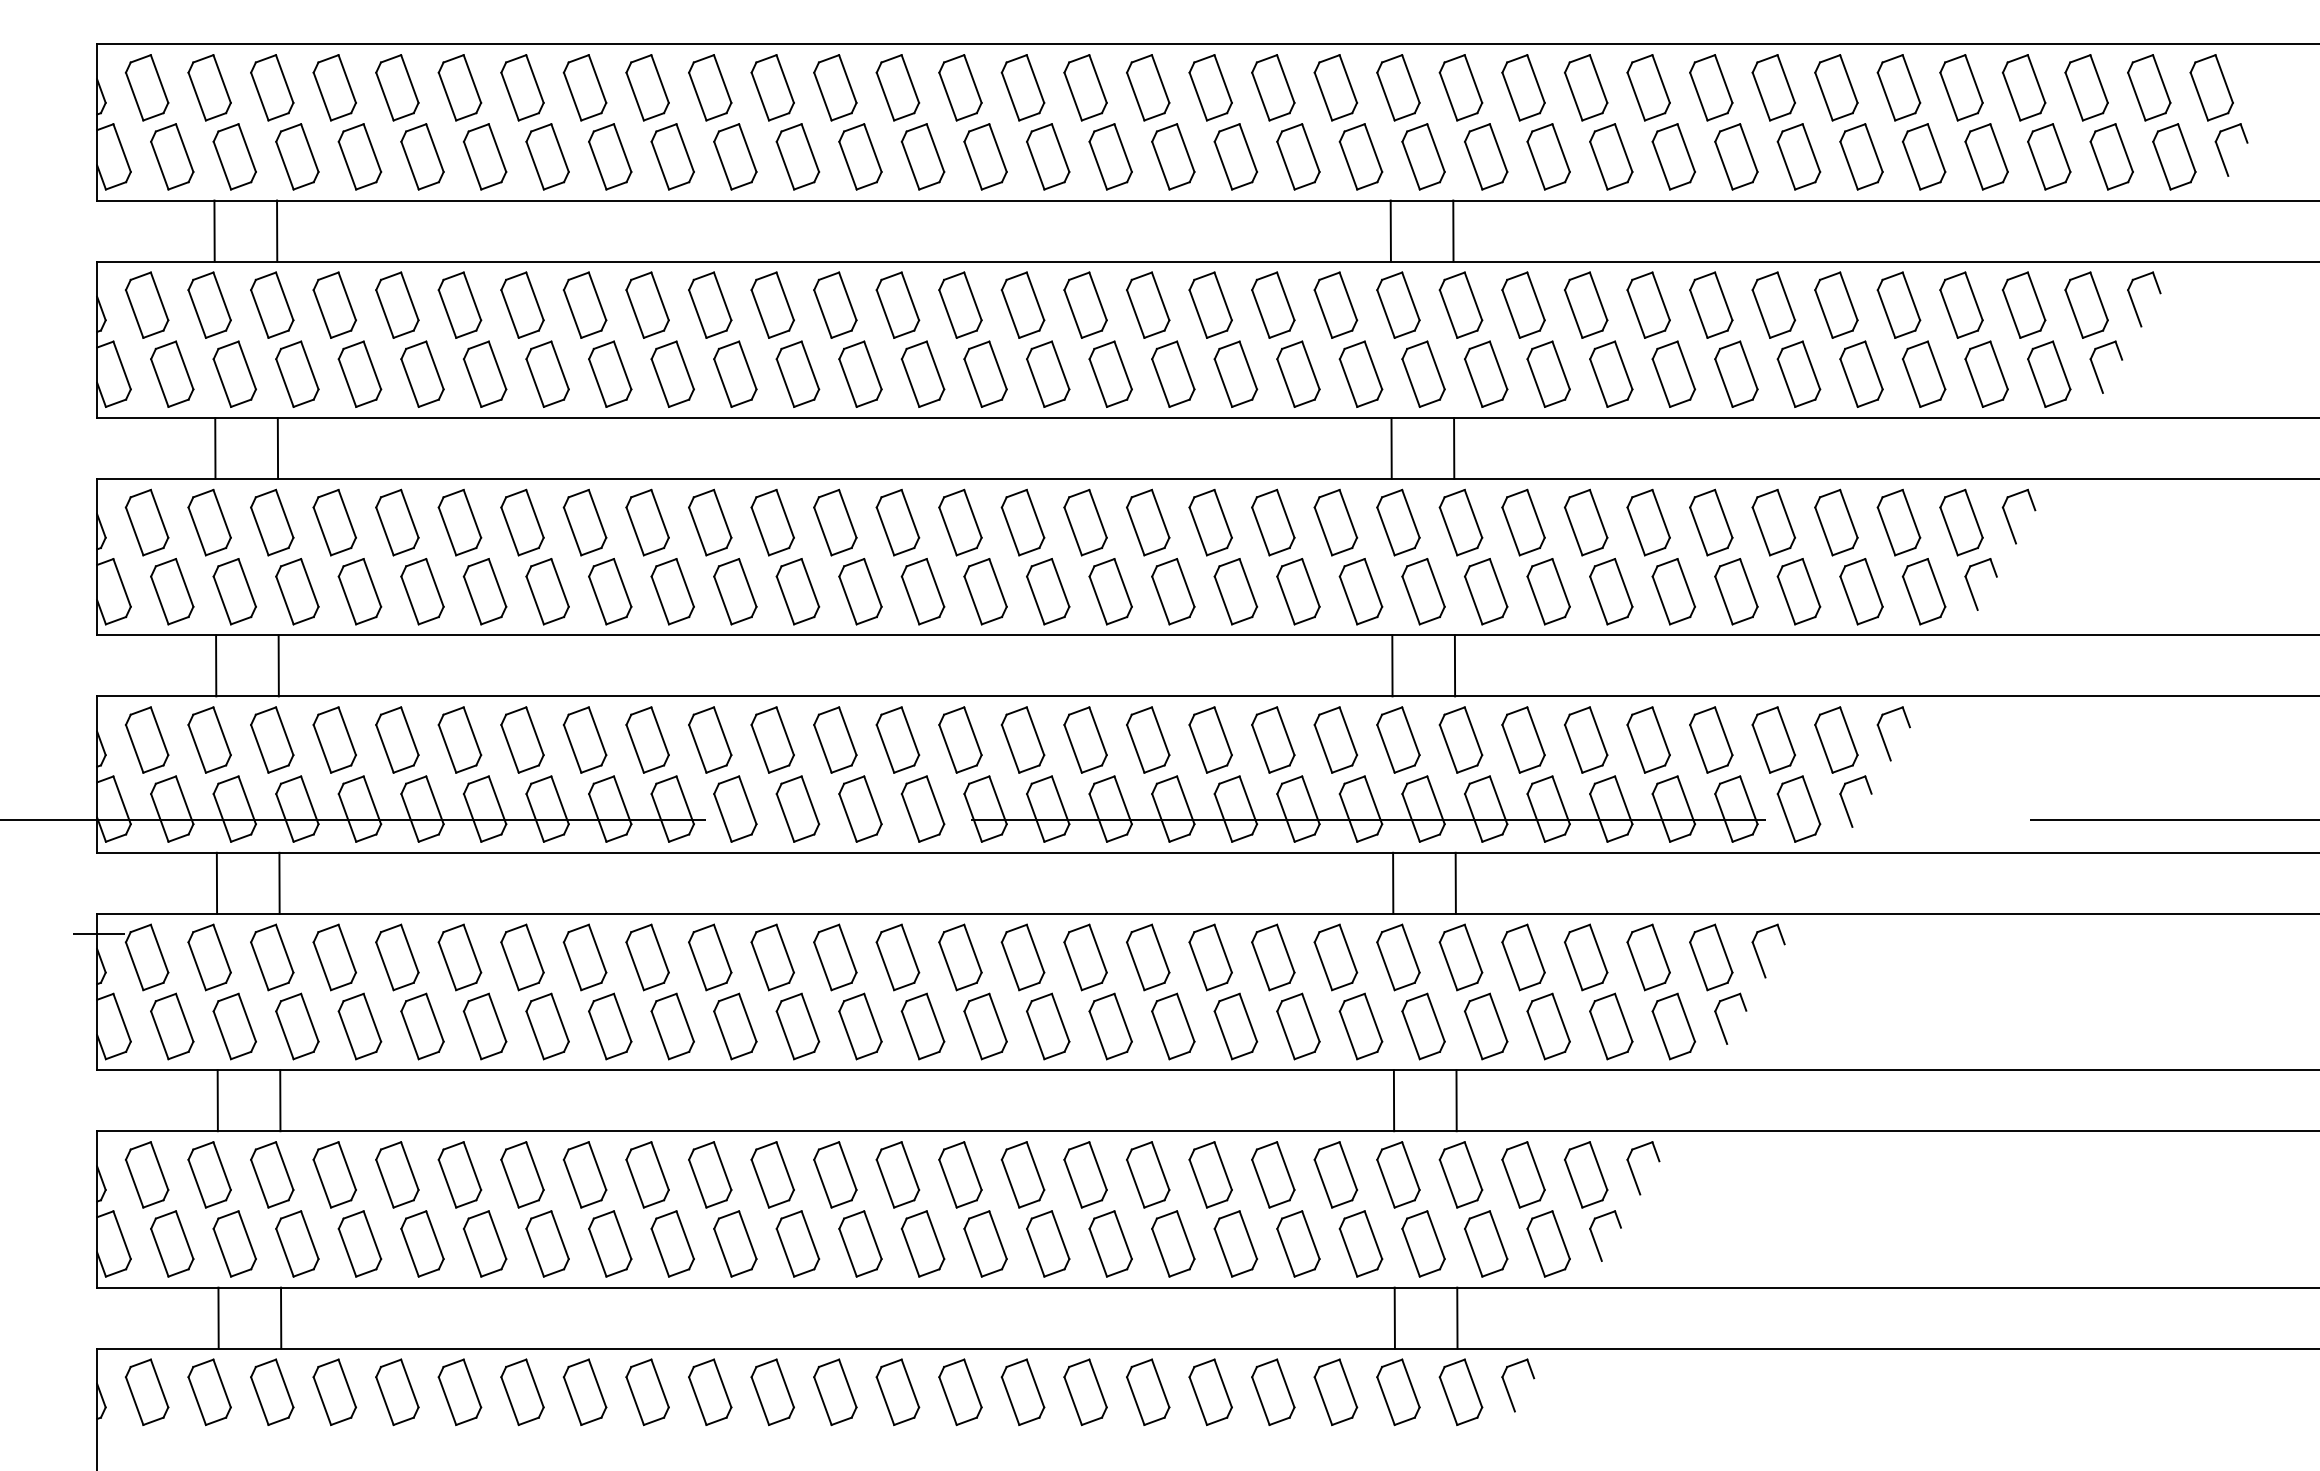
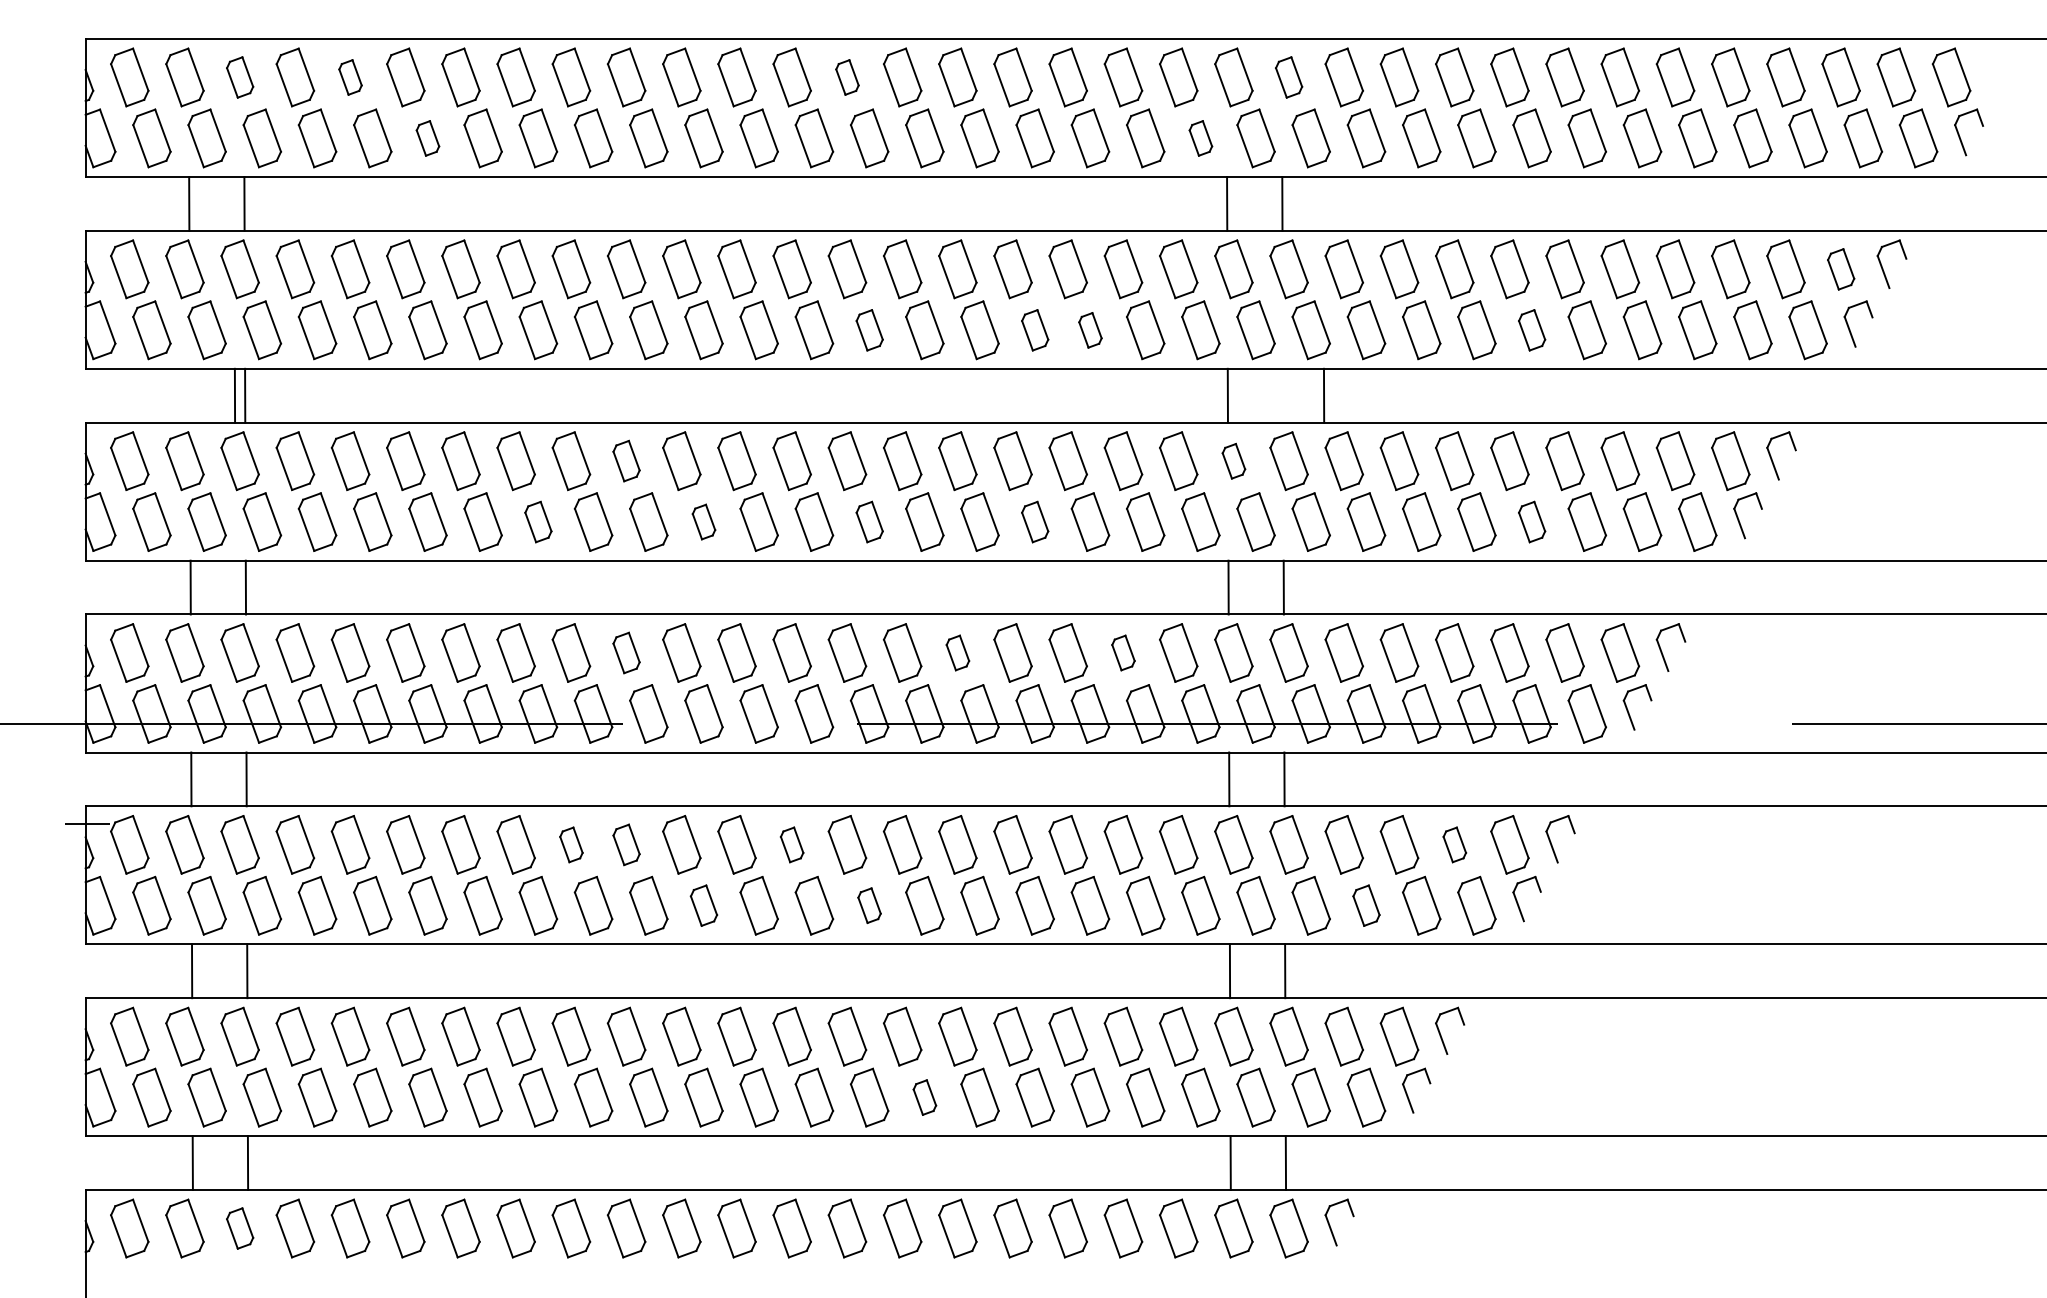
part: (271, 87) -> (239, 77), size x0.7
part: (397, 87) -> (350, 77), size x0.6
part: (960, 87) -> (847, 77), size x0.6
part: (1460, 87) -> (1288, 77), size x0.7
part: (484, 156) -> (427, 138), size x0.6
part: (1360, 156) -> (1200, 138), size x0.6
part: (2085, 305) -> (1840, 269), size x0.7
part: (985, 374) -> (869, 330), size x0.7
part: (1172, 374) -> (1034, 330), size x0.7
part: (1235, 374) -> (1090, 330), size x0.6
part: (1735, 374) -> (1531, 330), size x0.7
line: (214, 448) -> (234, 395), moved
line: (1453, 448) -> (1323, 395), moved
part: (710, 521) -> (626, 460), size x0.7
part: (1397, 523) -> (1233, 461), size x0.6
part: (610, 591) -> (538, 521), size x0.7
part: (797, 591) -> (703, 521), size x0.6
part: (985, 591) -> (869, 521), size x0.7
part: (1172, 591) -> (1034, 521), size x0.7
part: (1735, 591) -> (1531, 521), size x0.7
part: (710, 739) -> (626, 652), size x0.7
part: (1085, 739) -> (957, 652), size x0.6
part: (1273, 739) -> (1123, 652), size x0.6
part: (647, 957) -> (571, 844), size x0.6
part: (710, 957) -> (626, 844), size x0.7
part: (897, 957) -> (791, 844), size x0.6
part: (1648, 957) -> (1454, 844), size x0.6
part: (797, 1026) -> (703, 905), size x0.7
part: (985, 1026) -> (869, 905), size x0.6
part: (1548, 1026) -> (1366, 905), size x0.7
part: (1047, 1243) -> (924, 1097), size x0.6
part: (271, 1392) -> (239, 1228), size x0.7

